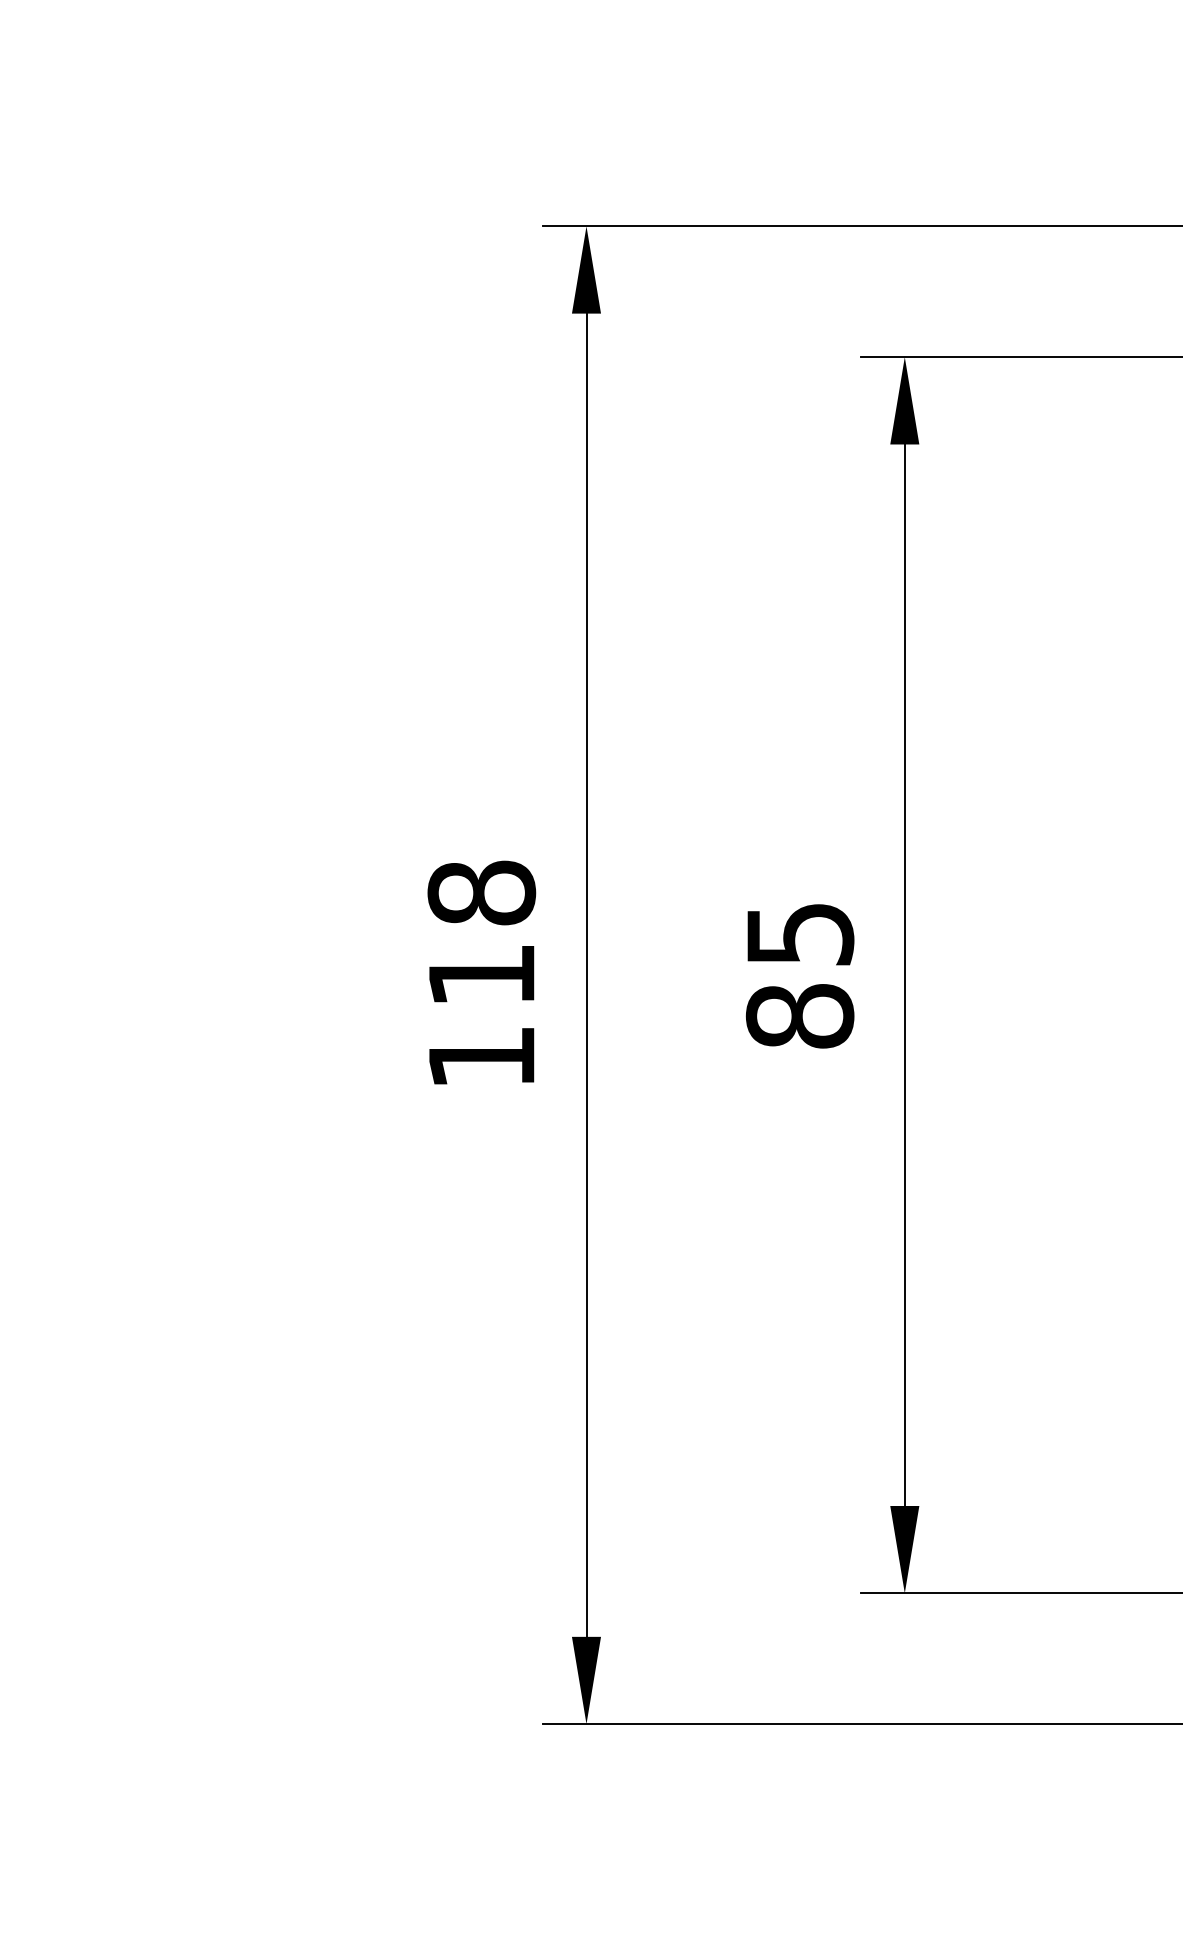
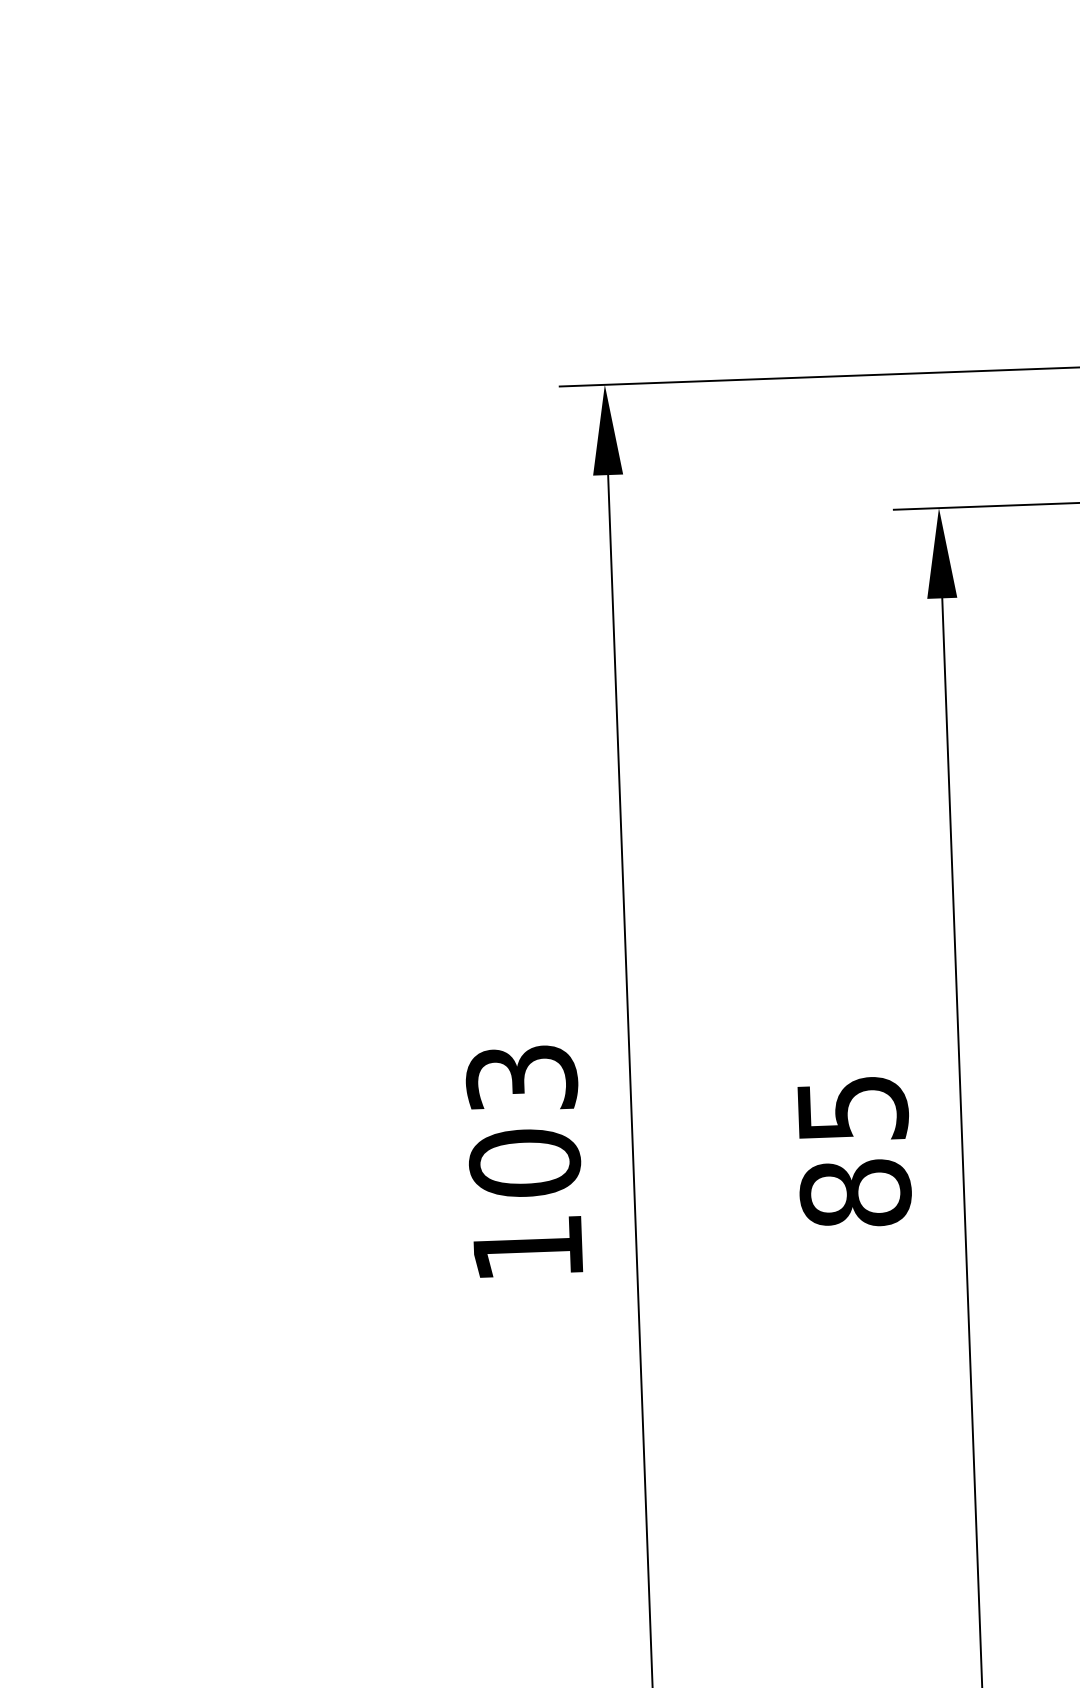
text: (481, 933) -> (523, 1120), 118 -> 103

